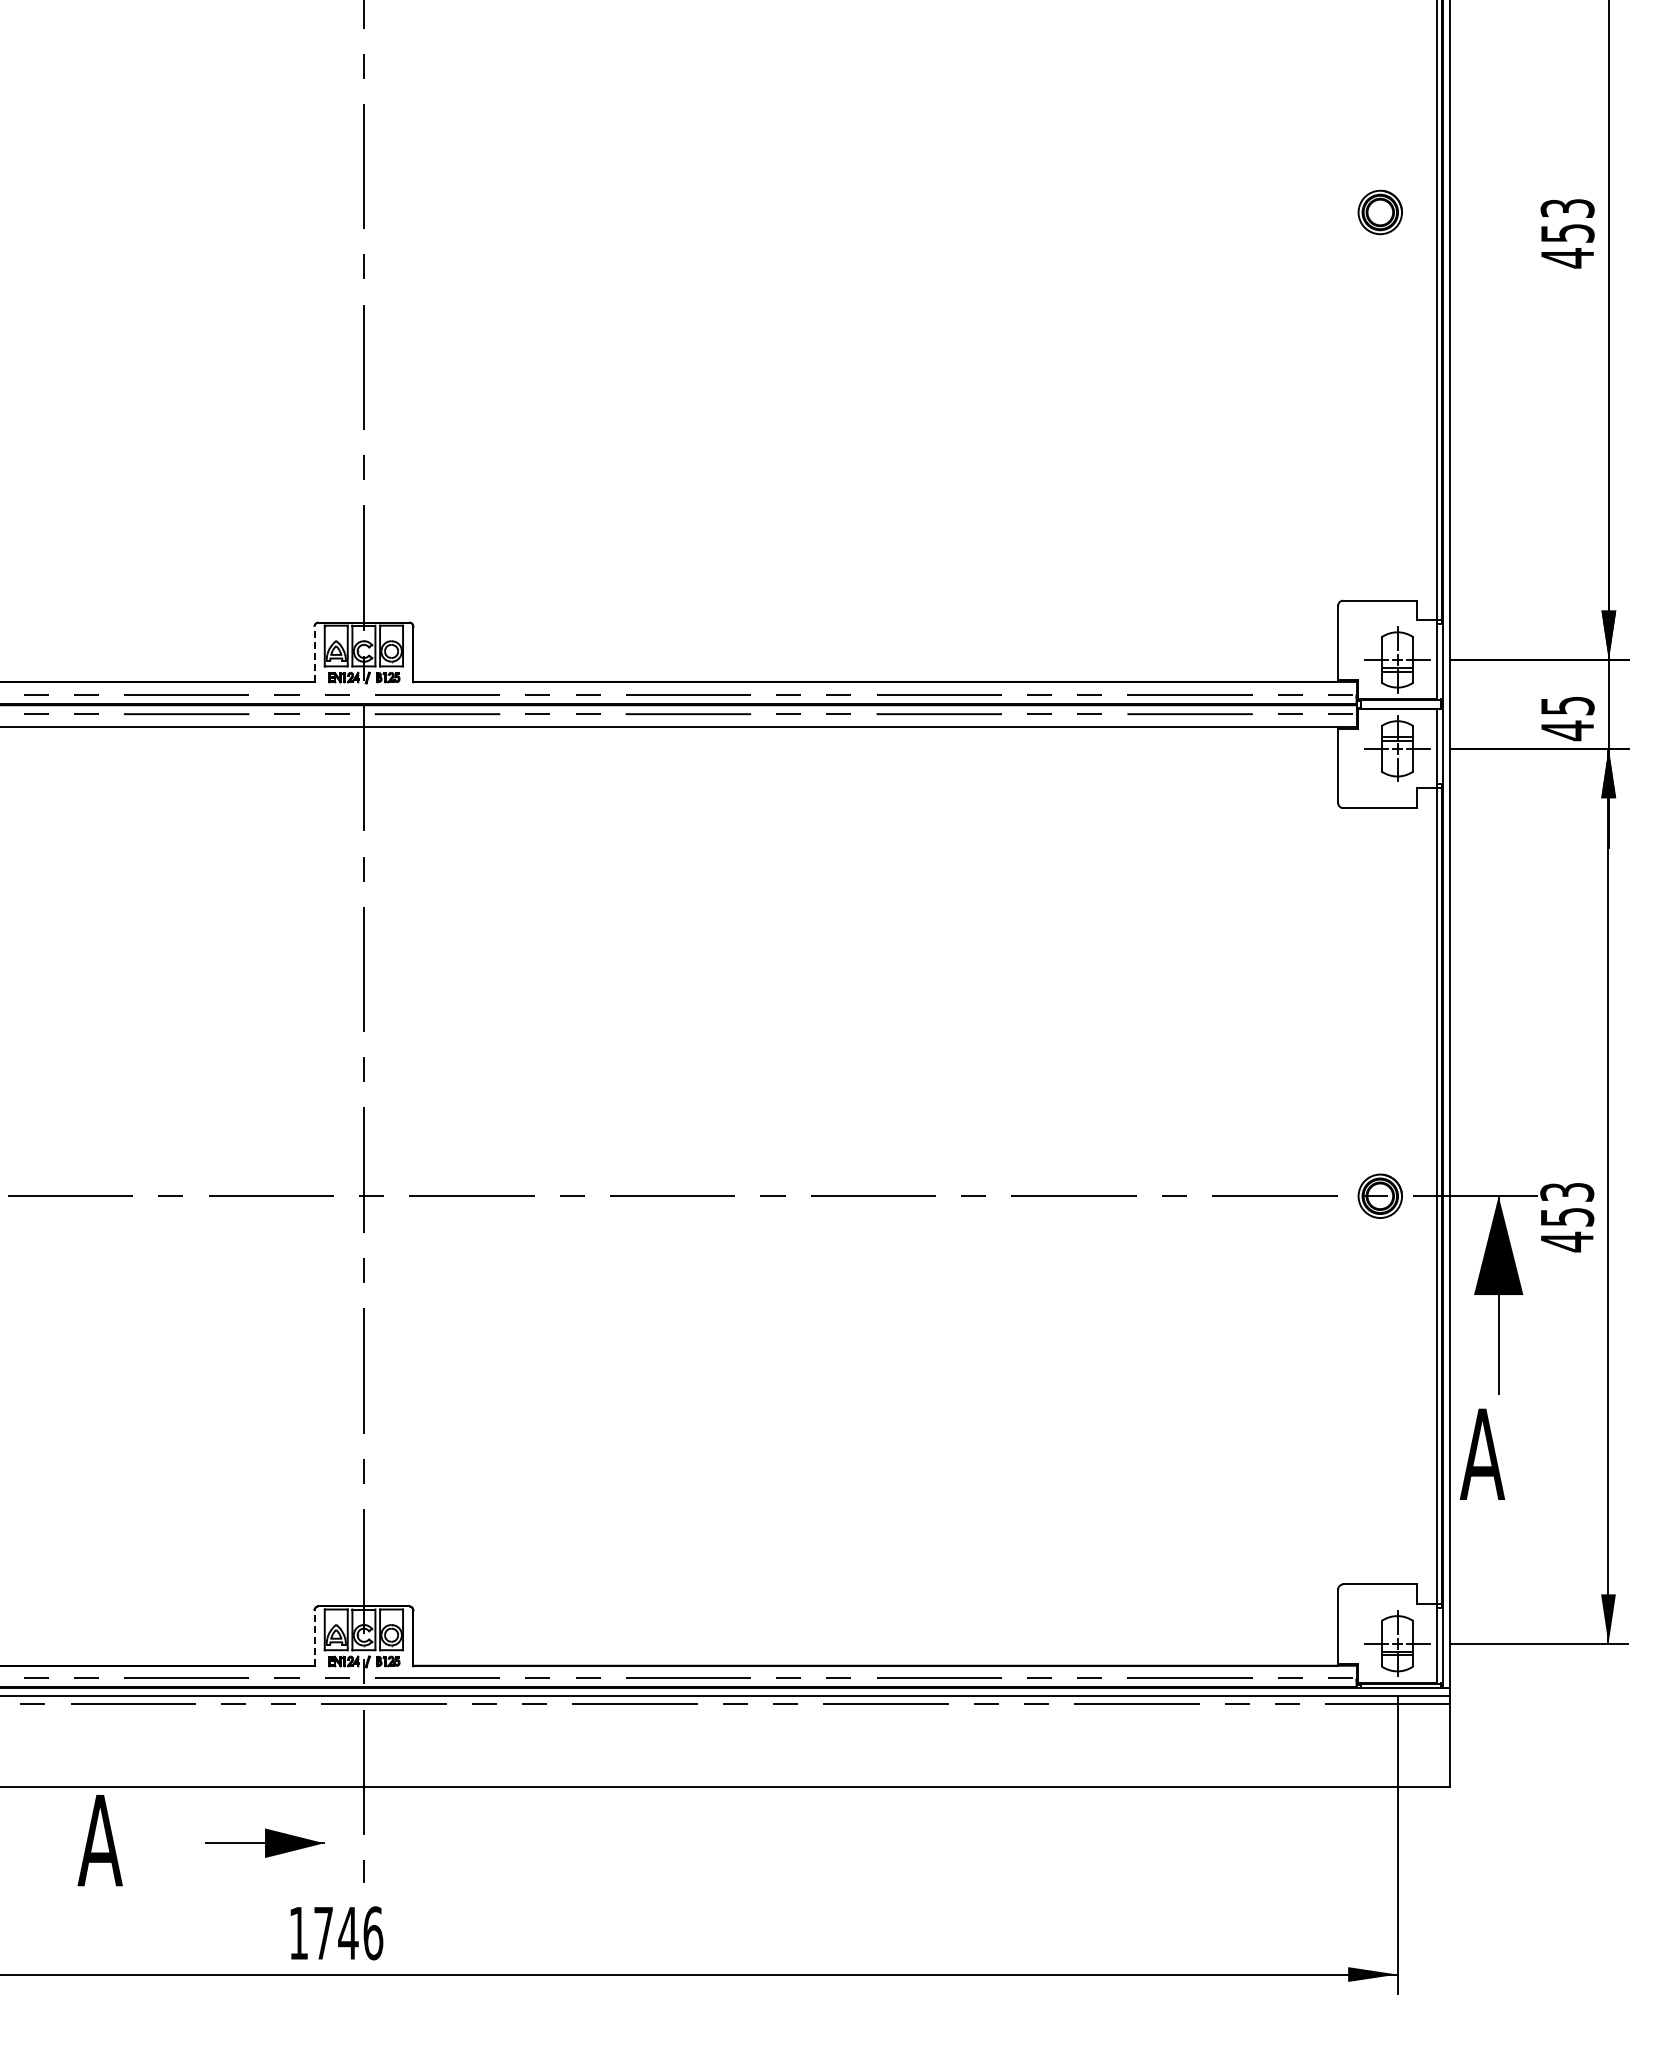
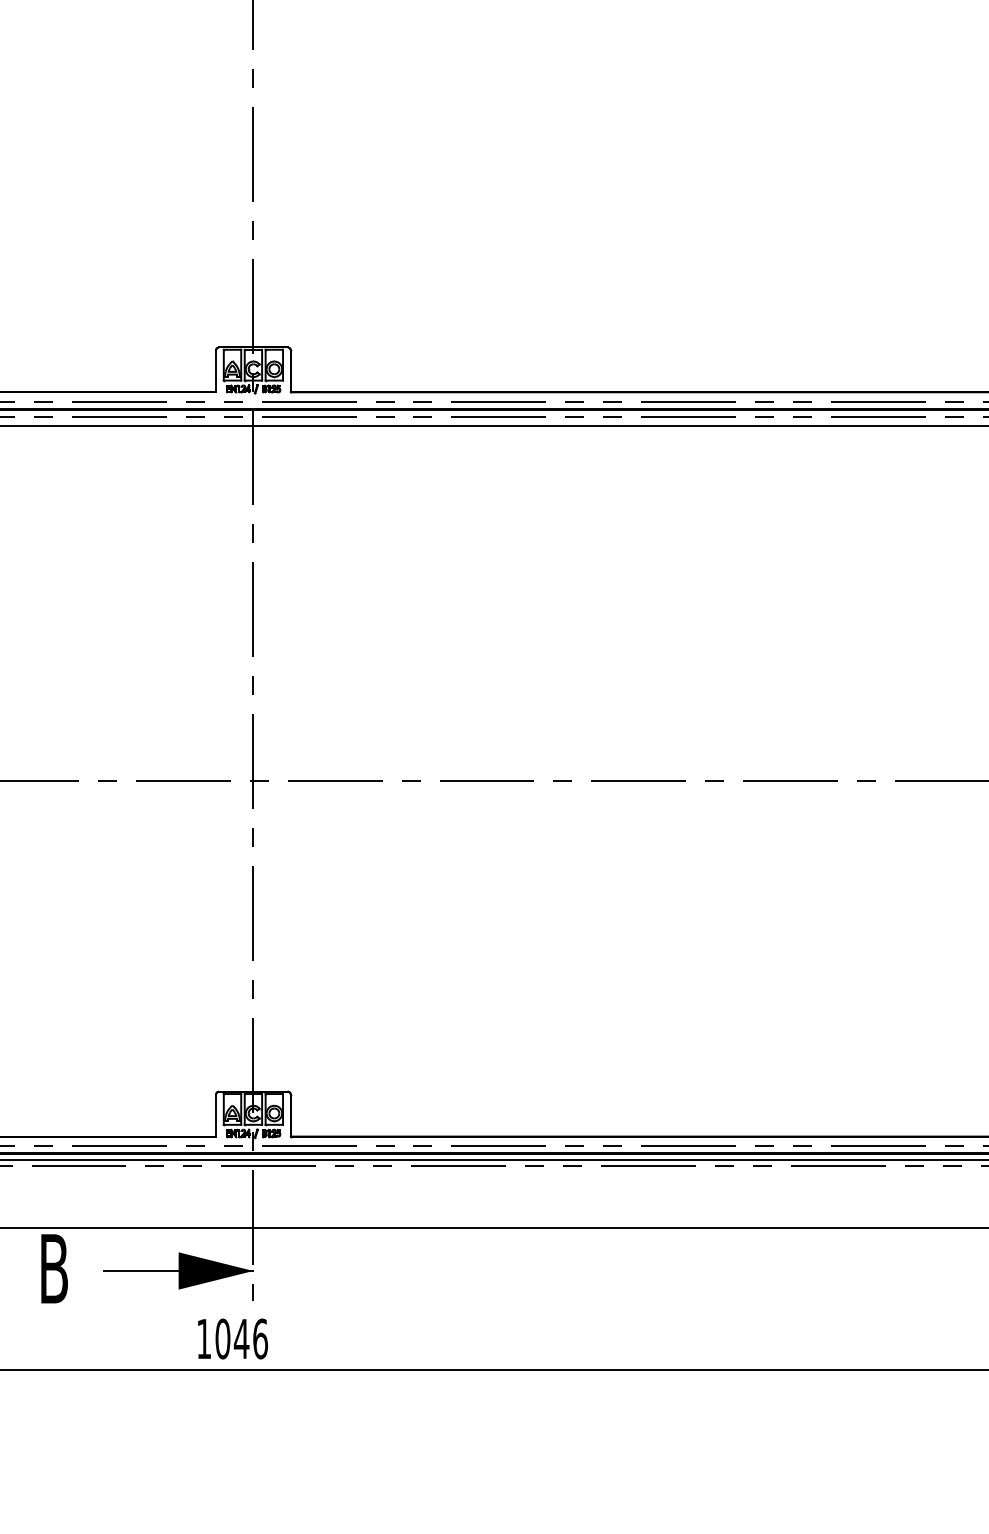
line: (314, 654) -> (216, 371), dashed -> solid
line: (314, 1638) -> (216, 1115), dashed -> solid
text: (99, 1840) -> (53, 1268), A -> B
part: (264, 1842) -> (178, 1270), size x1.67
text: (323, 1933) -> (222, 1339), 1746 -> 1046

